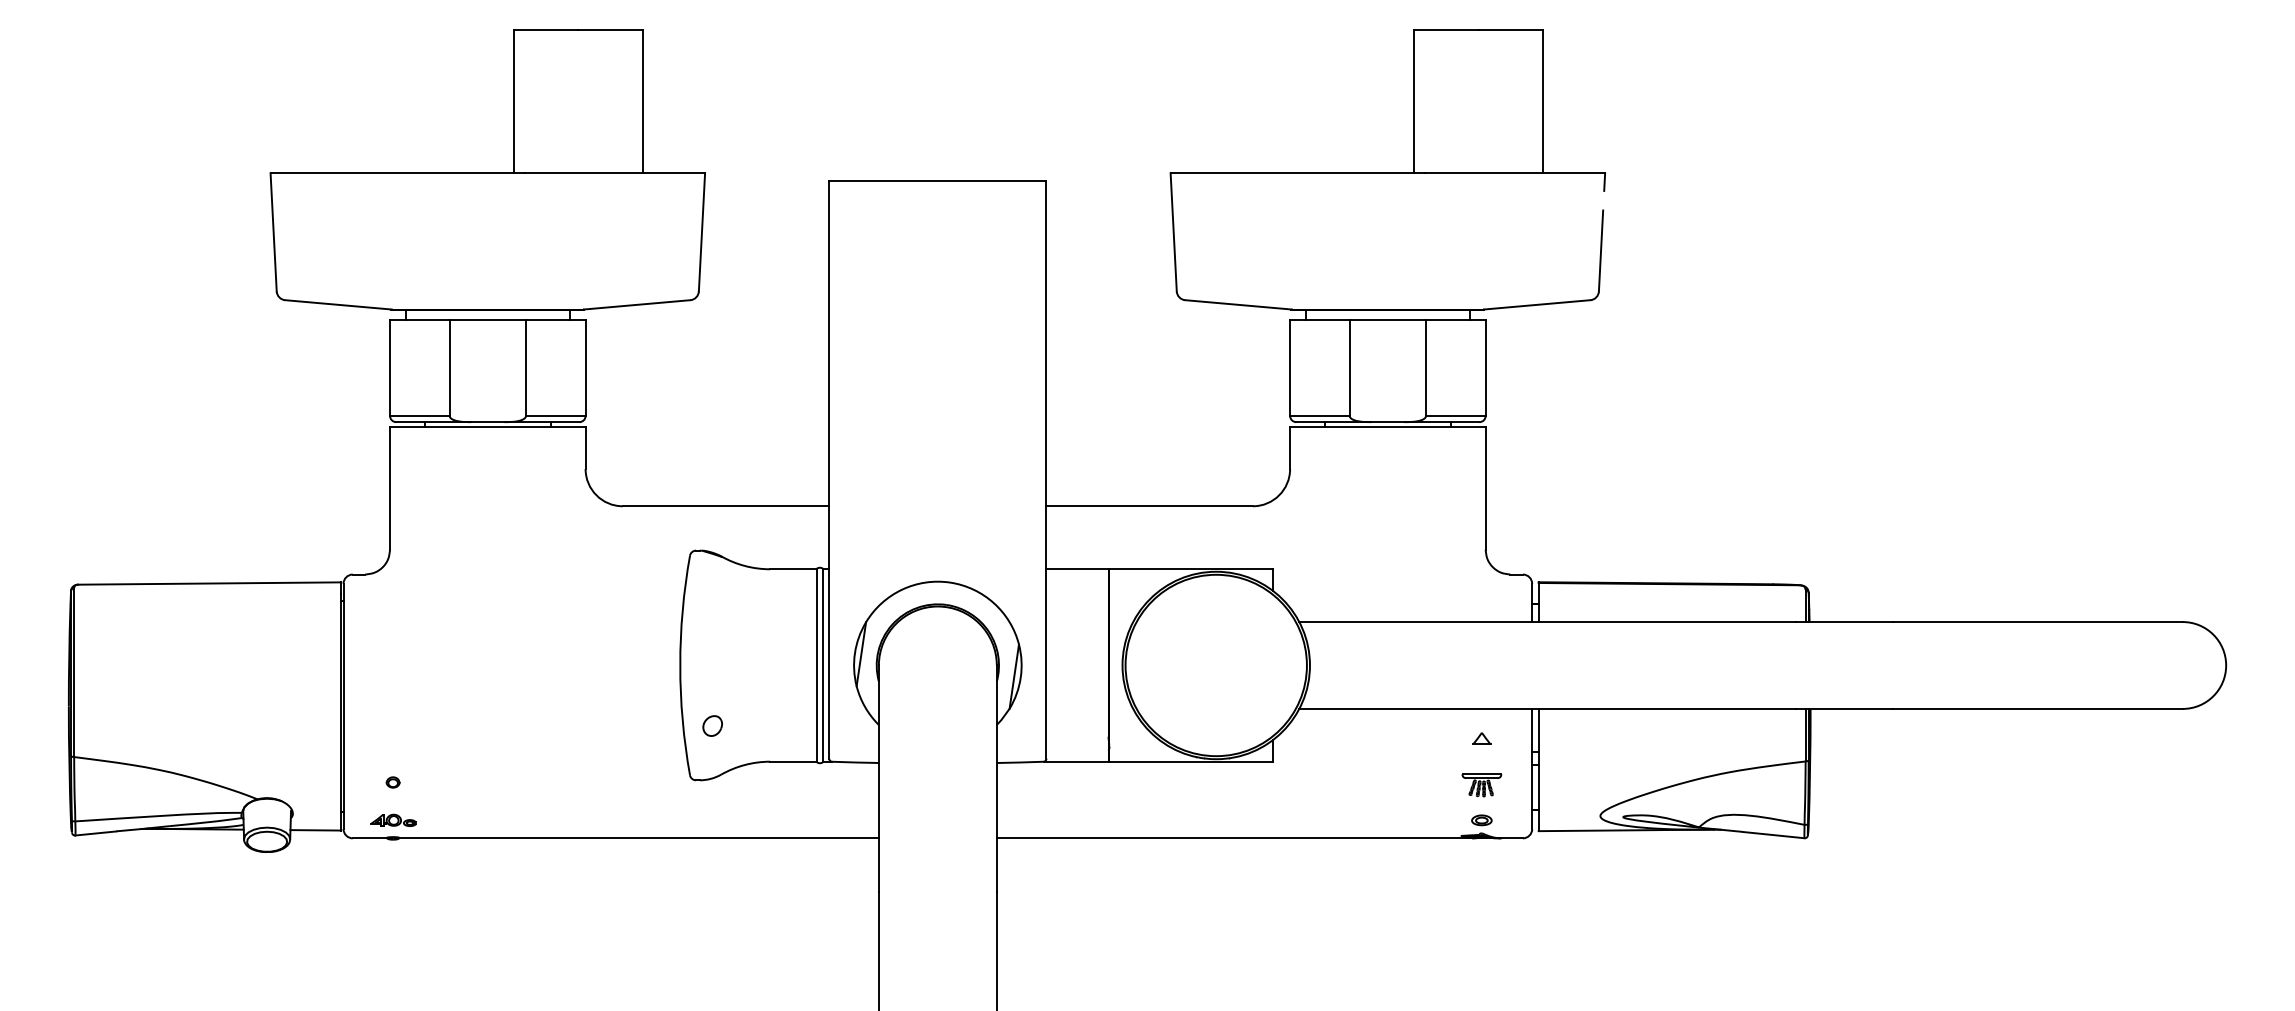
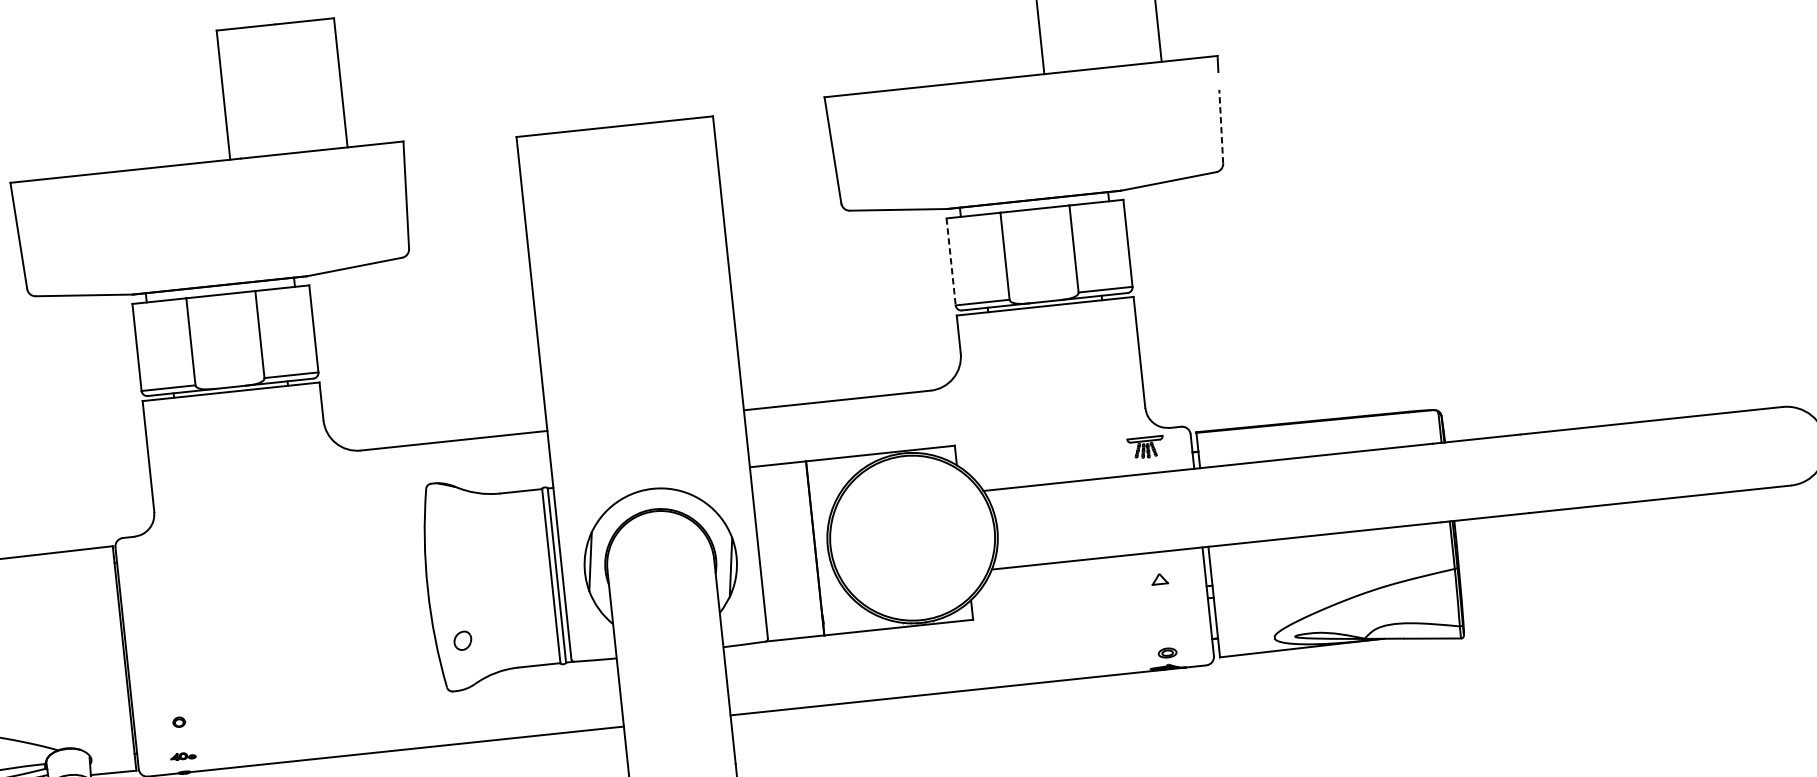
line: (1601, 250) -> (1221, 126), solid -> dashed
line: (1290, 368) -> (951, 262), solid -> dashed
part: (1481, 785) -> (1145, 447), moved
part: (393, 819) -> (183, 755), size x0.6

